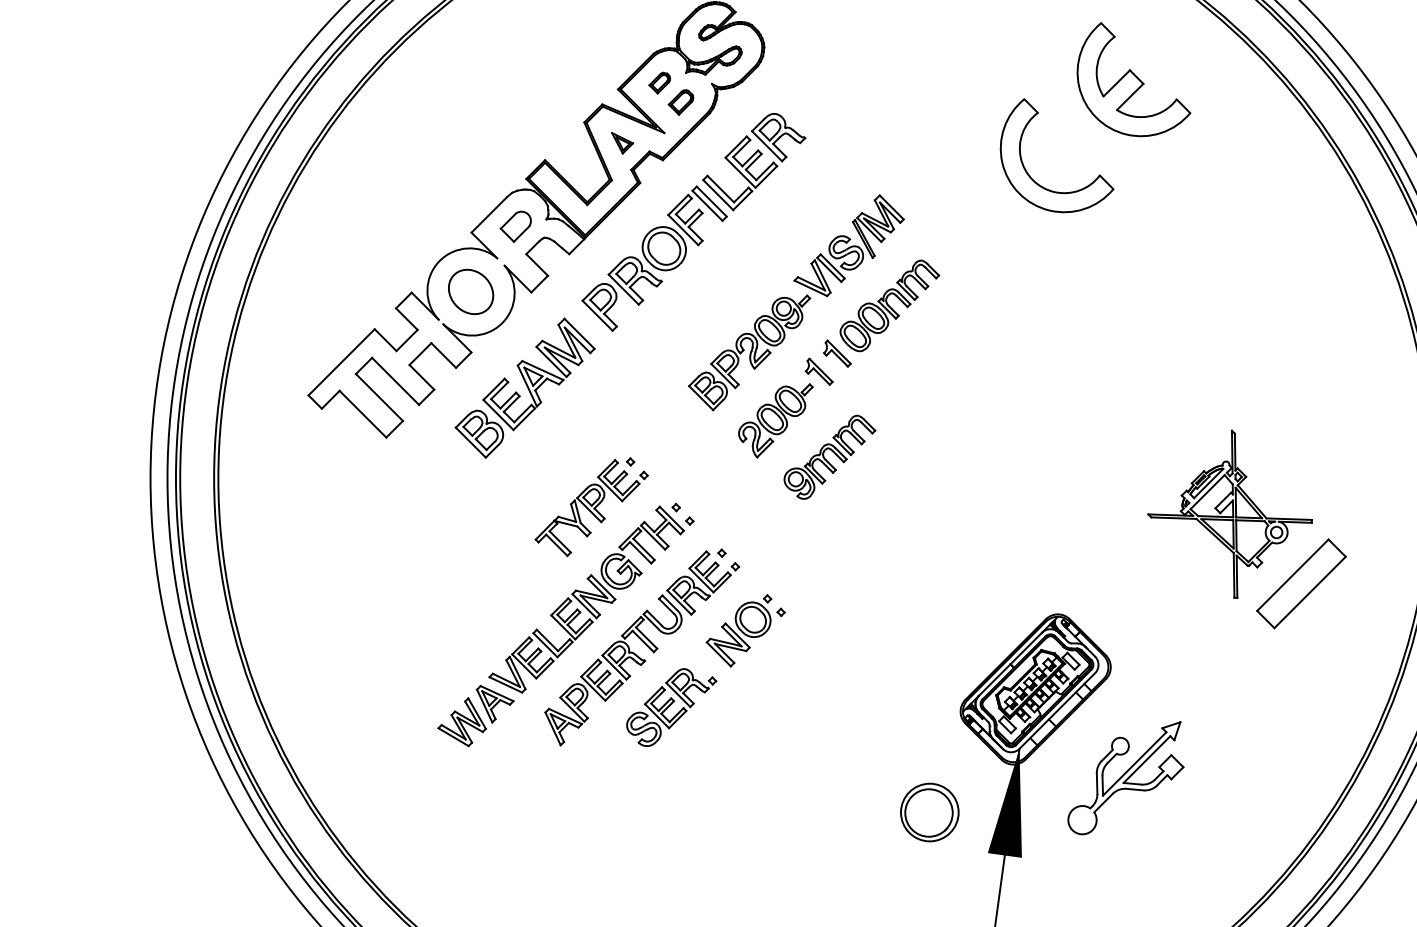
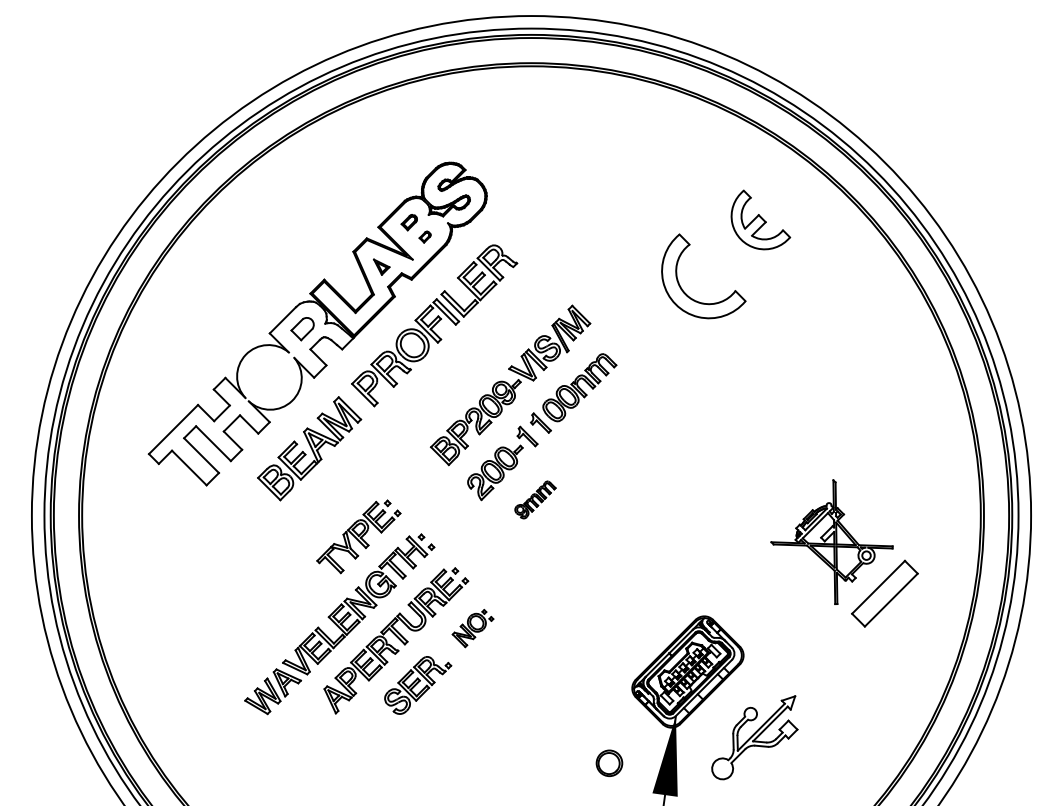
part: (1133, 78) -> (760, 219), size x0.7
part: (680, 103) -> (424, 237), size x0.6
part: (471, 292) -> (269, 377), removed
part: (830, 456) -> (535, 499), size x0.6
part: (745, 630) -> (472, 628), size x0.7
part: (929, 812) -> (609, 763), size x0.6

